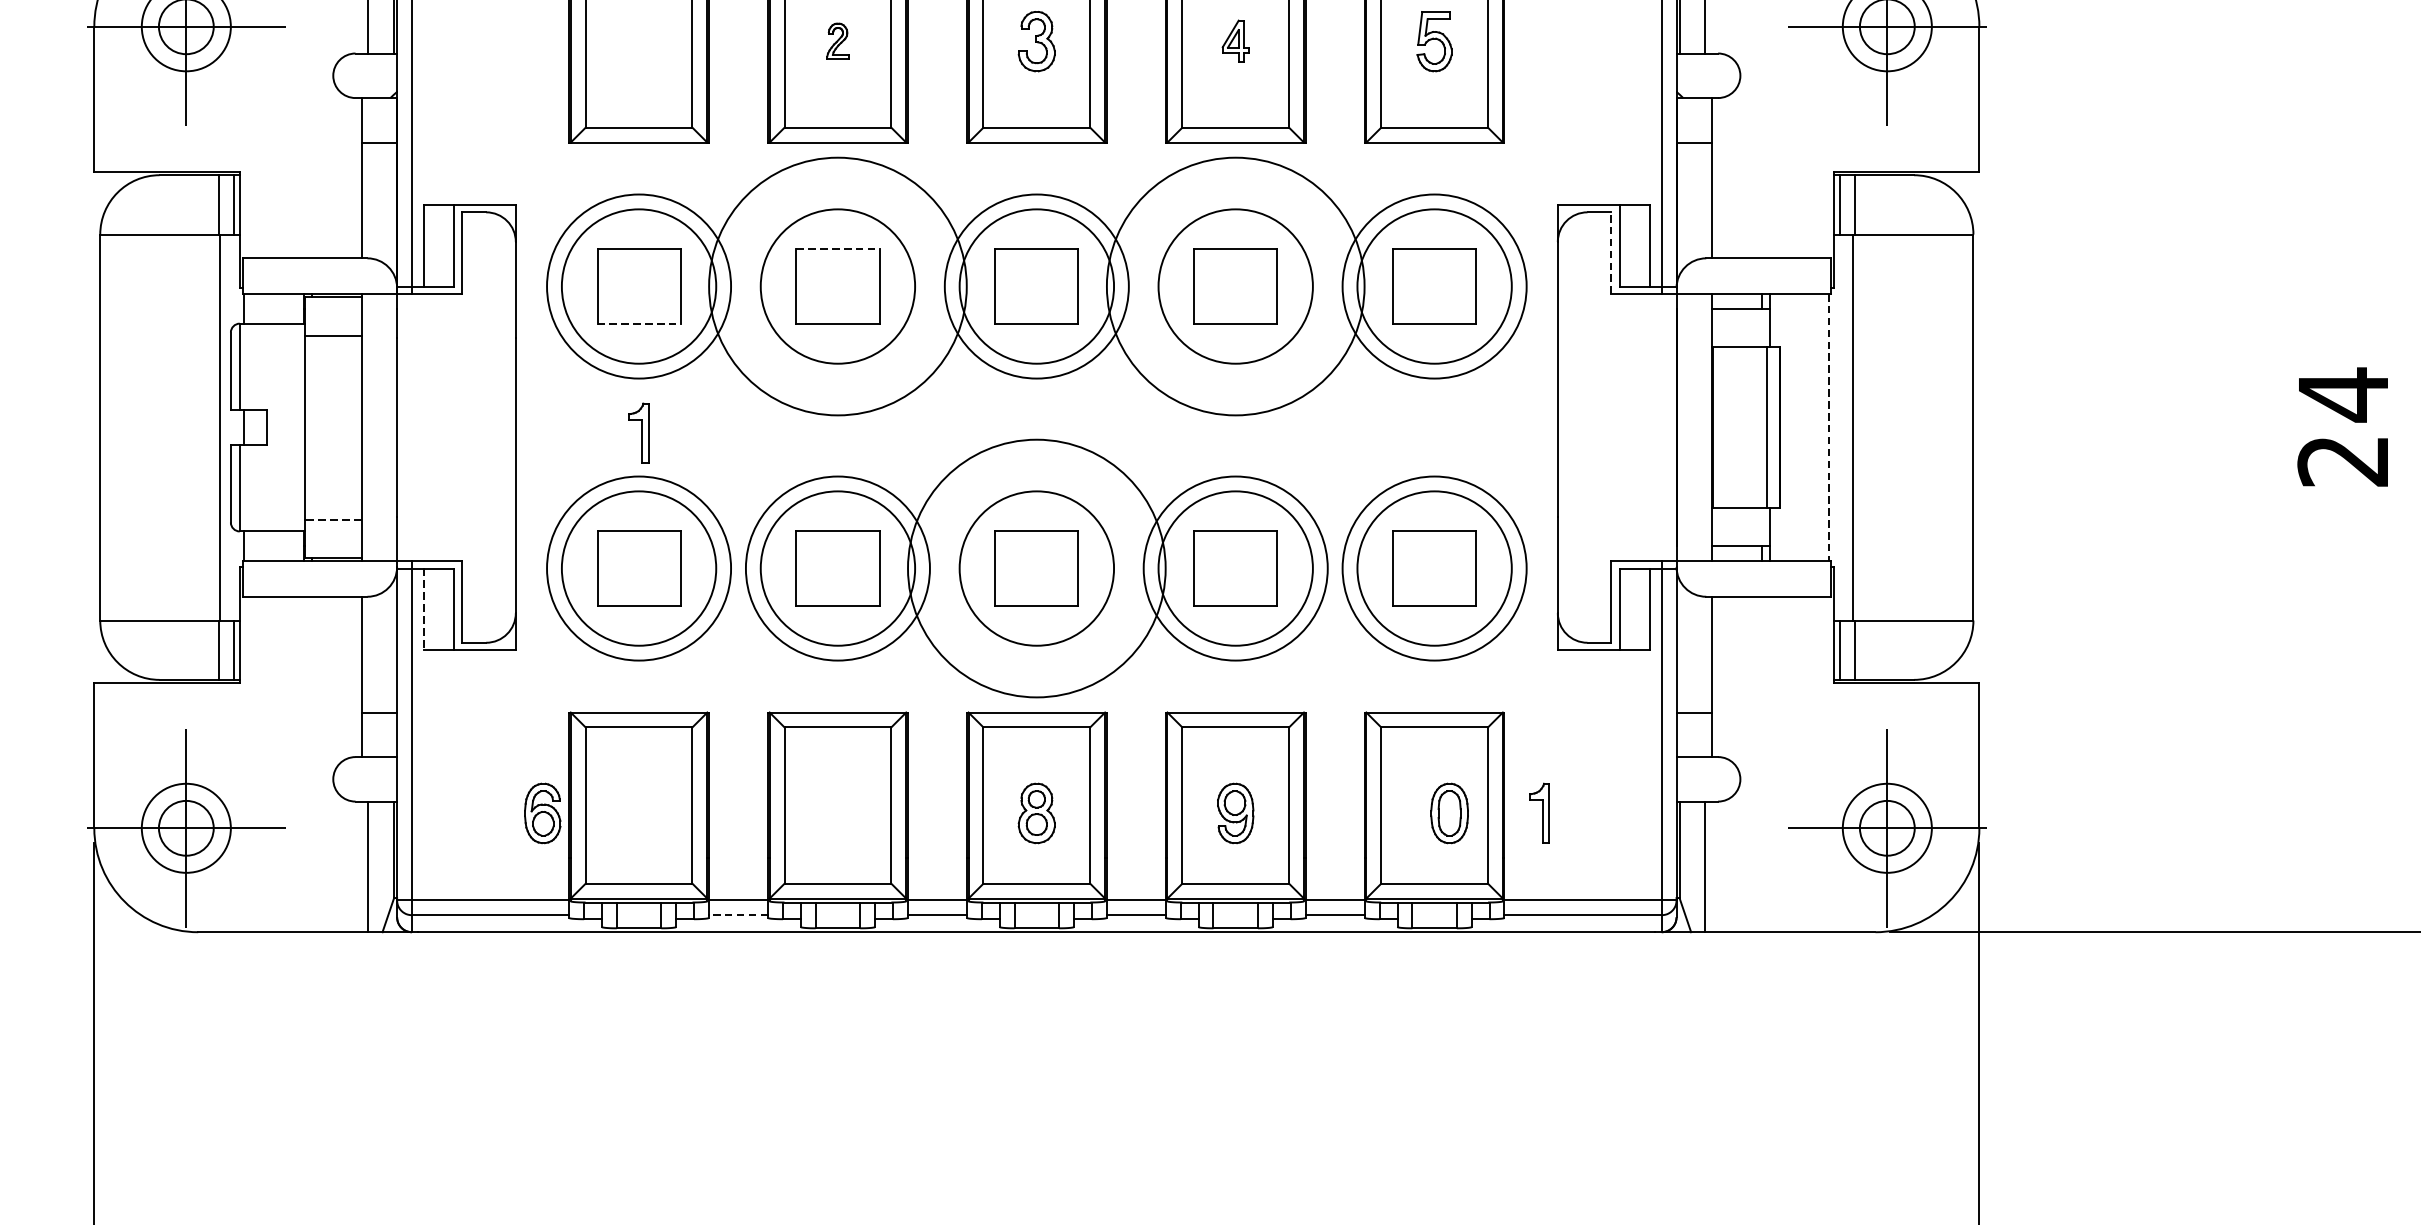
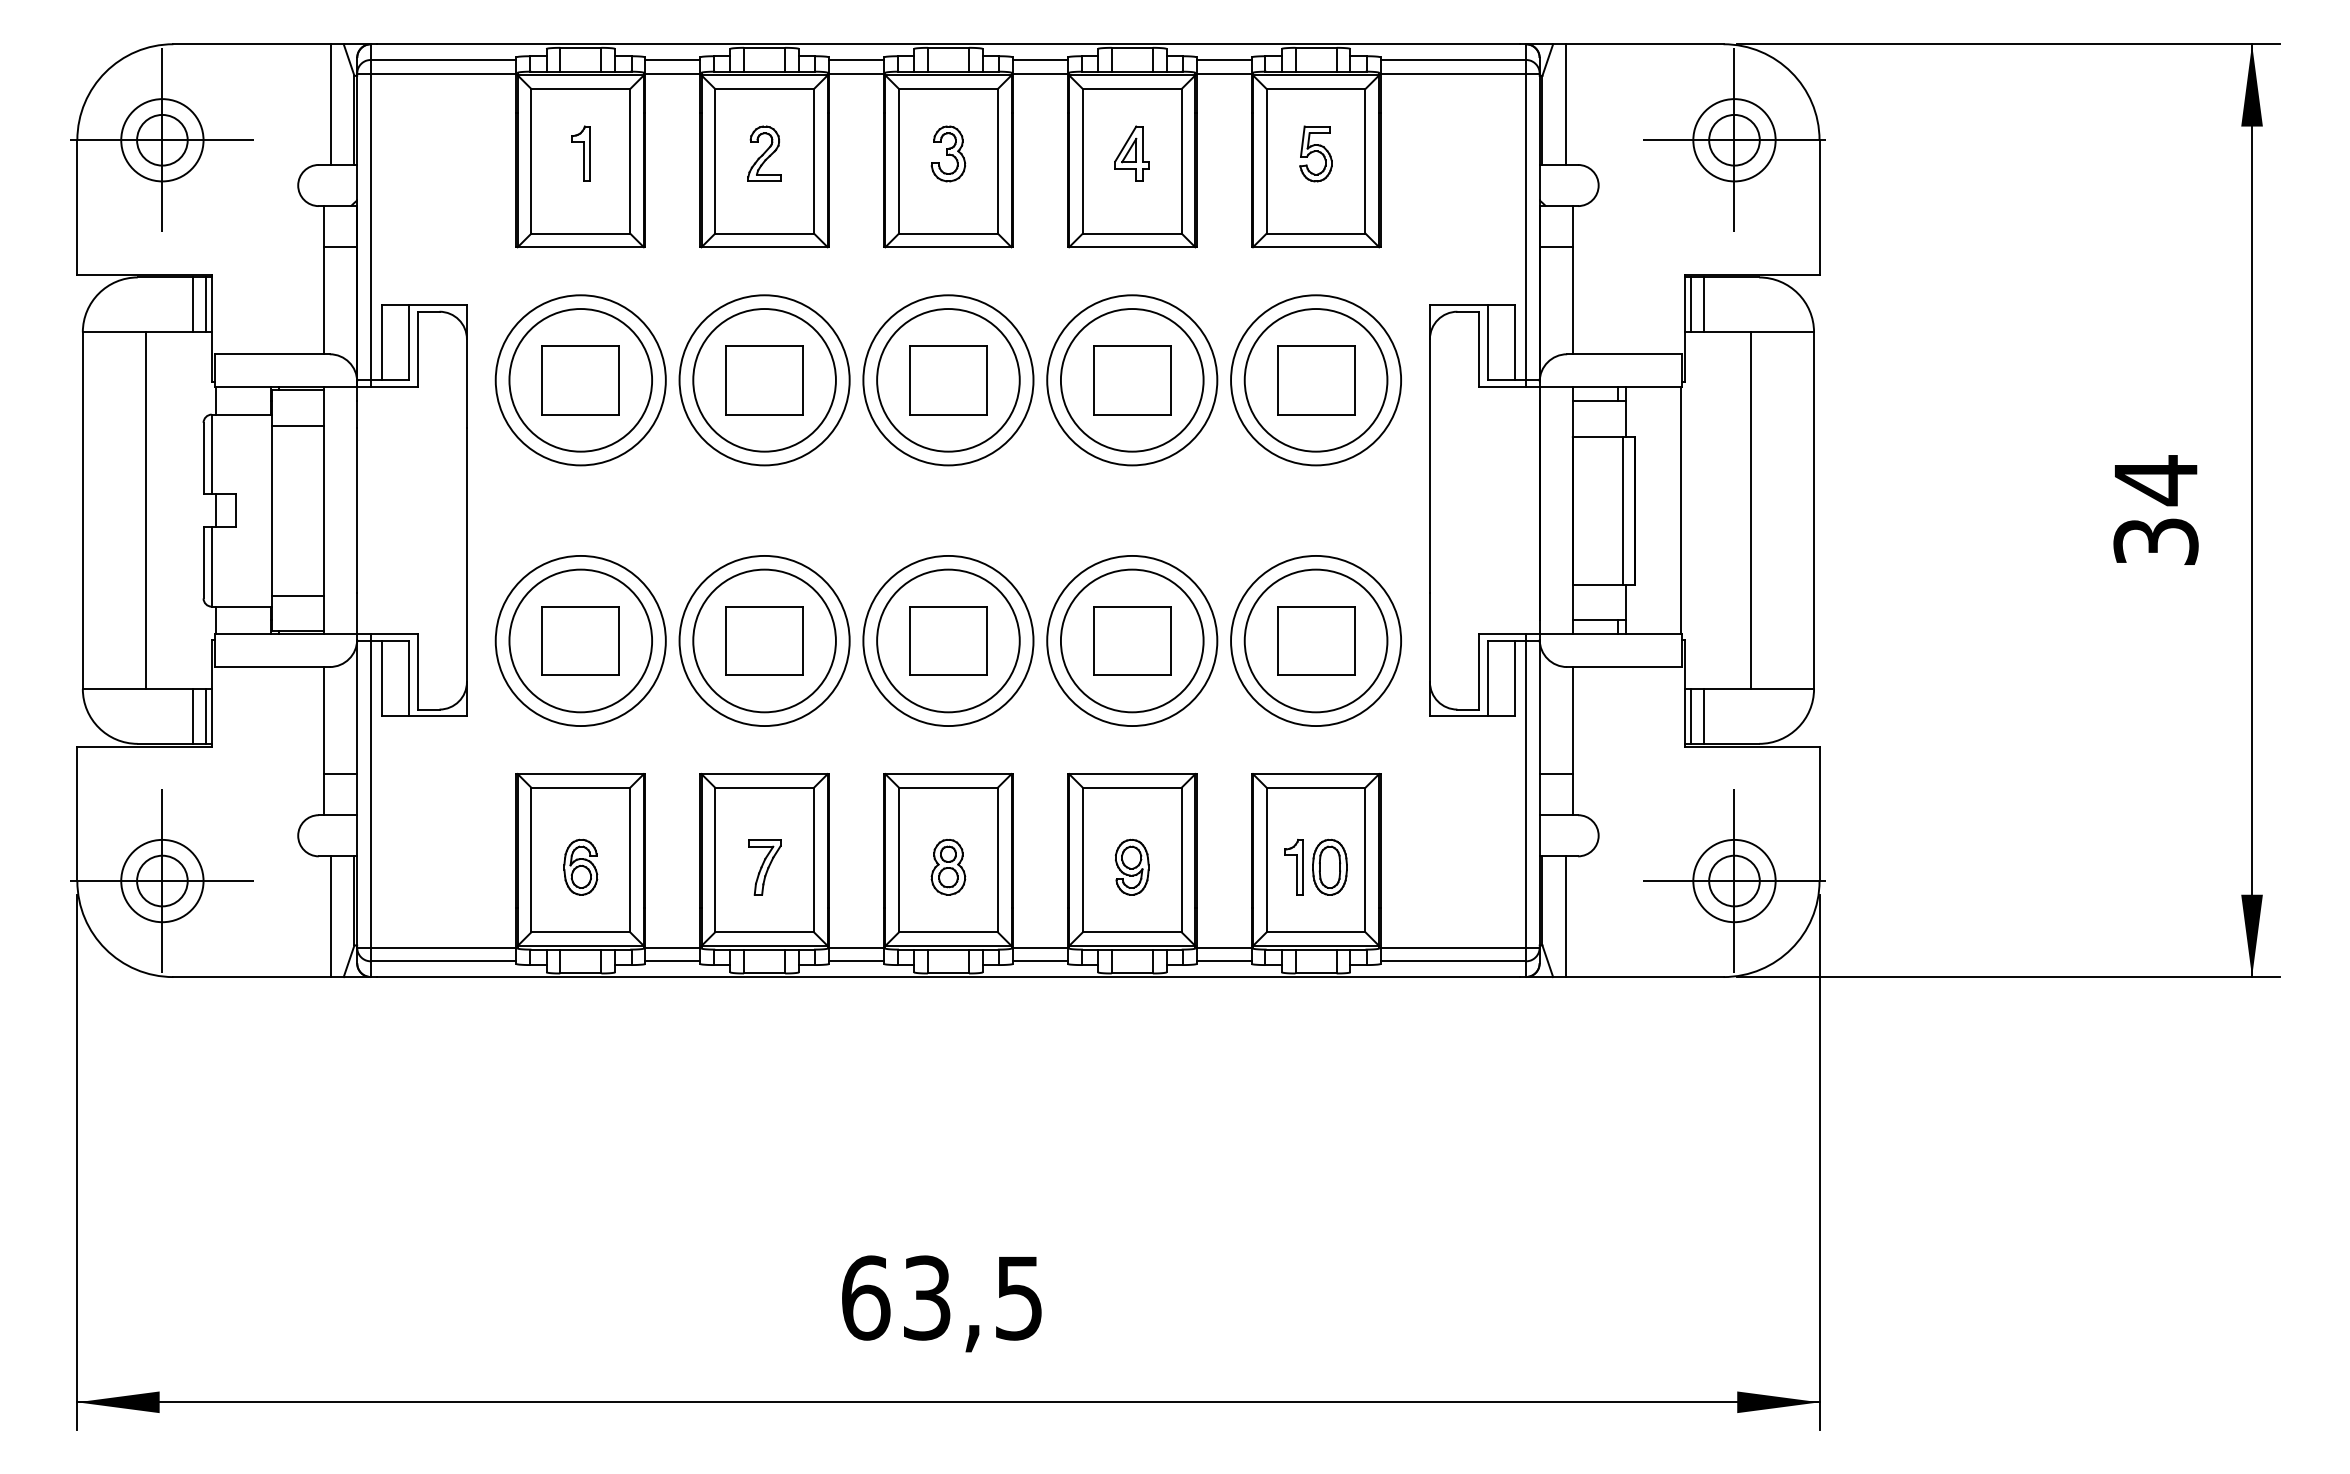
part: (837, 41) -> (764, 153), size x1.67
part: (1234, 41) -> (1131, 153), size x1.43
line: (838, 249) -> (765, 346), dashed -> solid
line: (1611, 253) -> (1479, 349), dashed -> solid
circle: (837, 286) -> (764, 380), size x0.71
circle: (1235, 286) -> (1132, 380), size x0.71
line: (639, 323) -> (581, 414), dashed -> solid
line: (219, 427) -> (145, 510), moved
line: (1852, 427) -> (1750, 510), moved
line: (1828, 428) -> (1680, 511), dashed -> solid
part: (638, 432) -> (580, 153), moved
text: (2342, 460) -> (2155, 541), 24 -> 34
line: (332, 519) -> (297, 595), dashed -> solid
circle: (1036, 568) -> (948, 640), size x0.71
line: (423, 609) -> (381, 678), dashed -> solid
part: (542, 812) -> (580, 866), moved
part: (837, 813) -> (764, 867), added
part: (1538, 813) -> (1293, 867), moved
line: (738, 915) -> (672, 961), dashed -> solid

